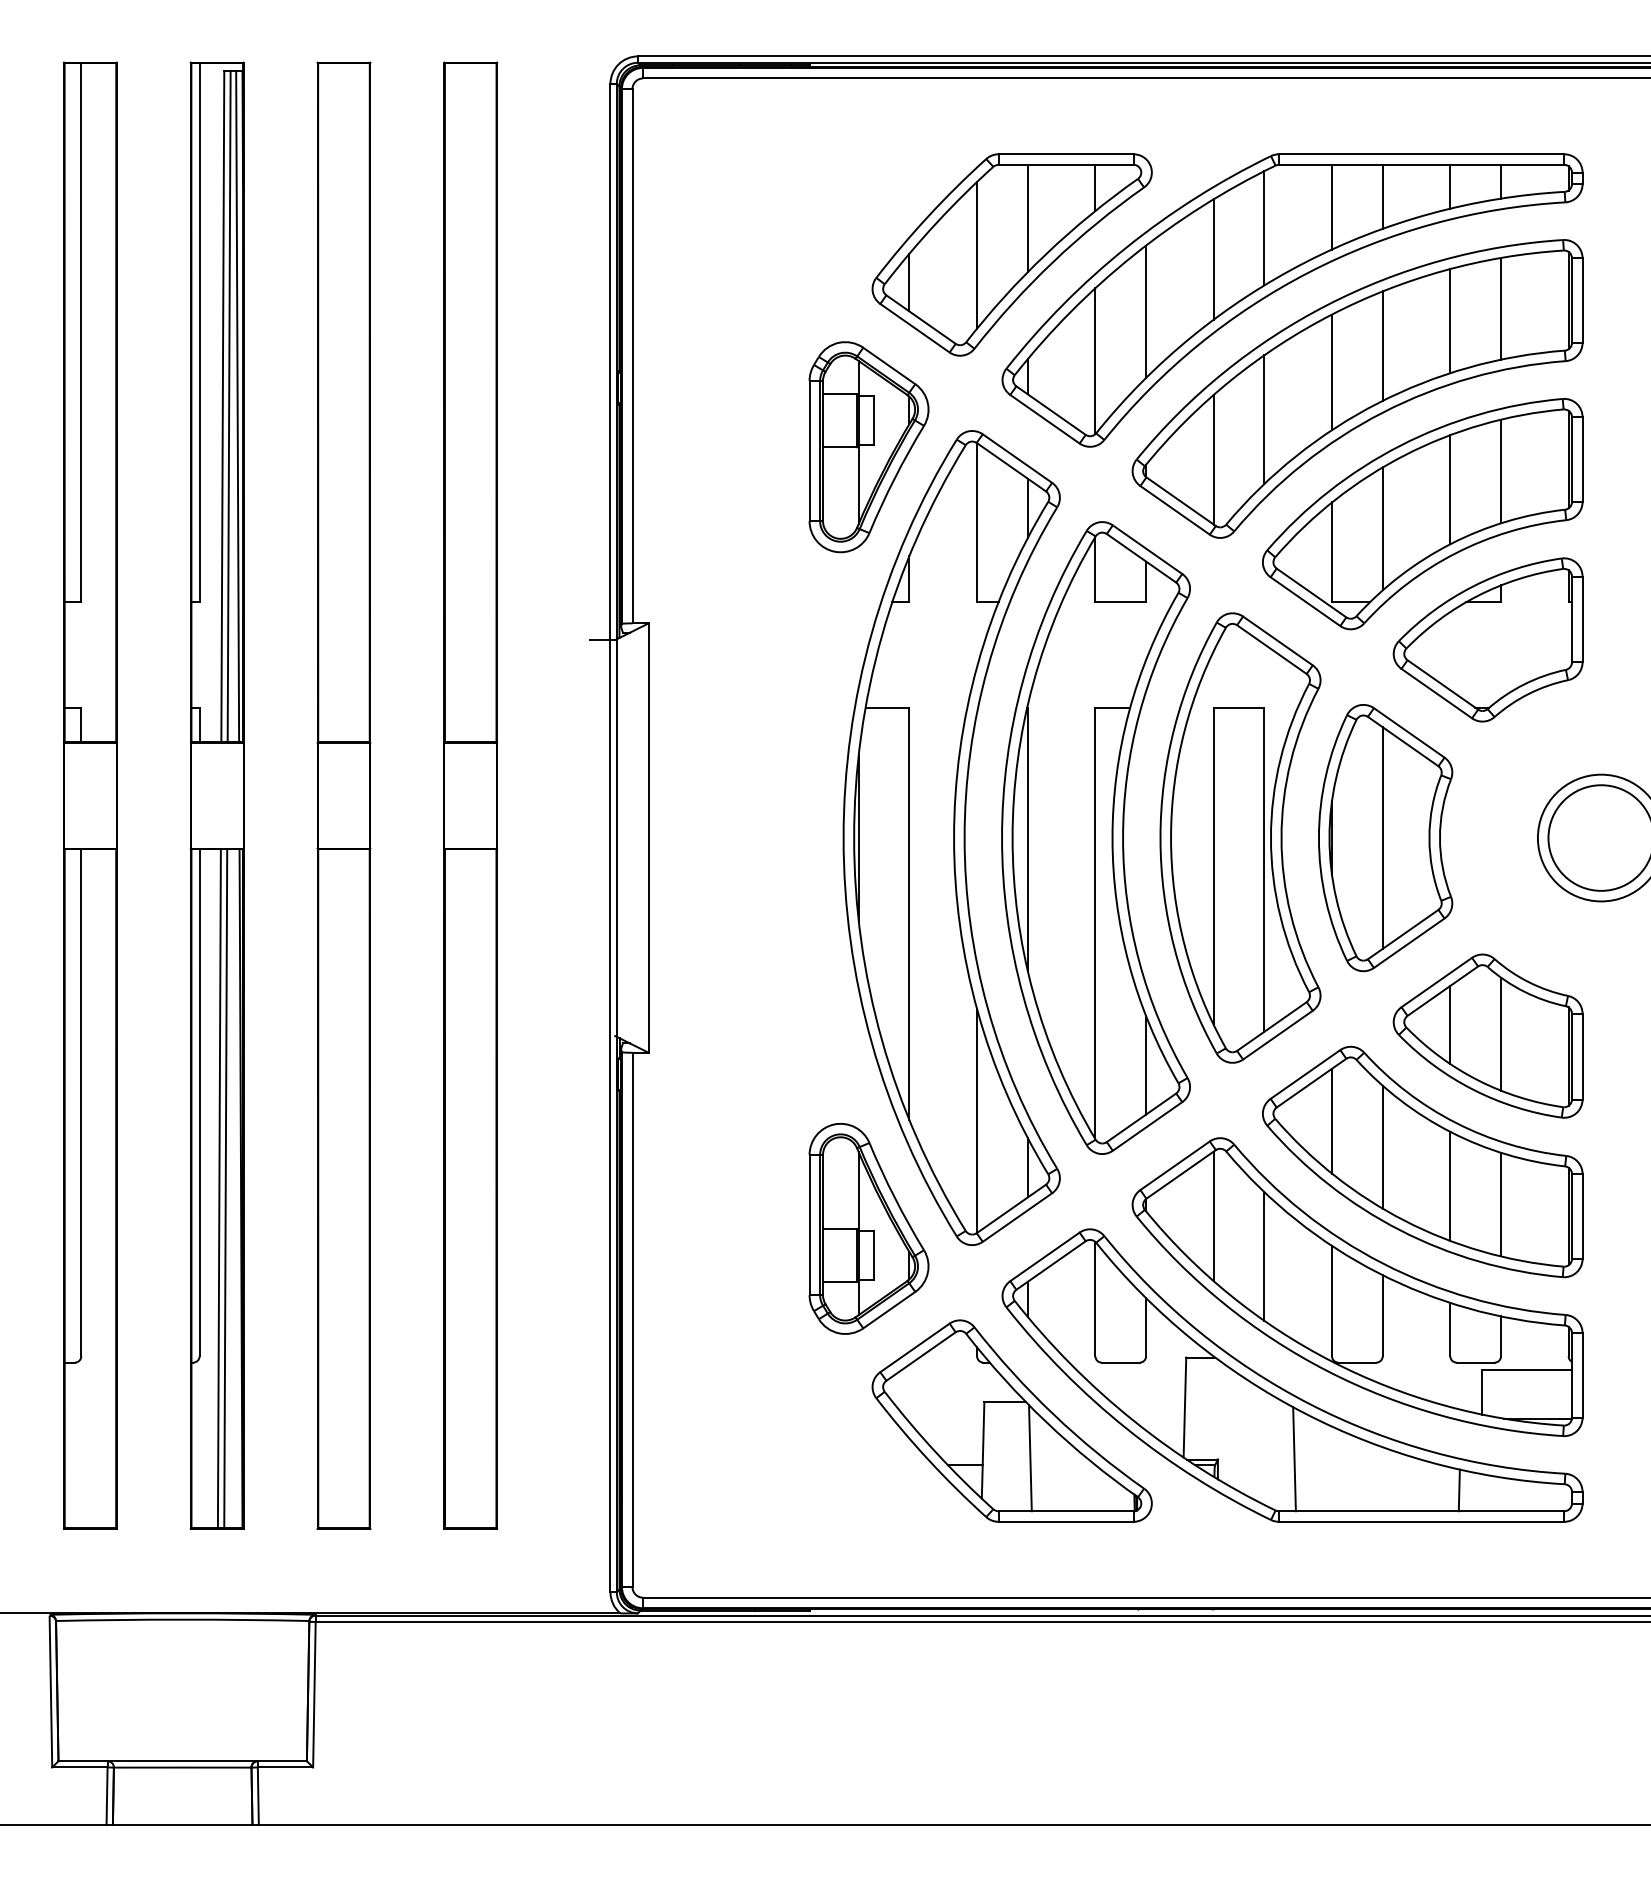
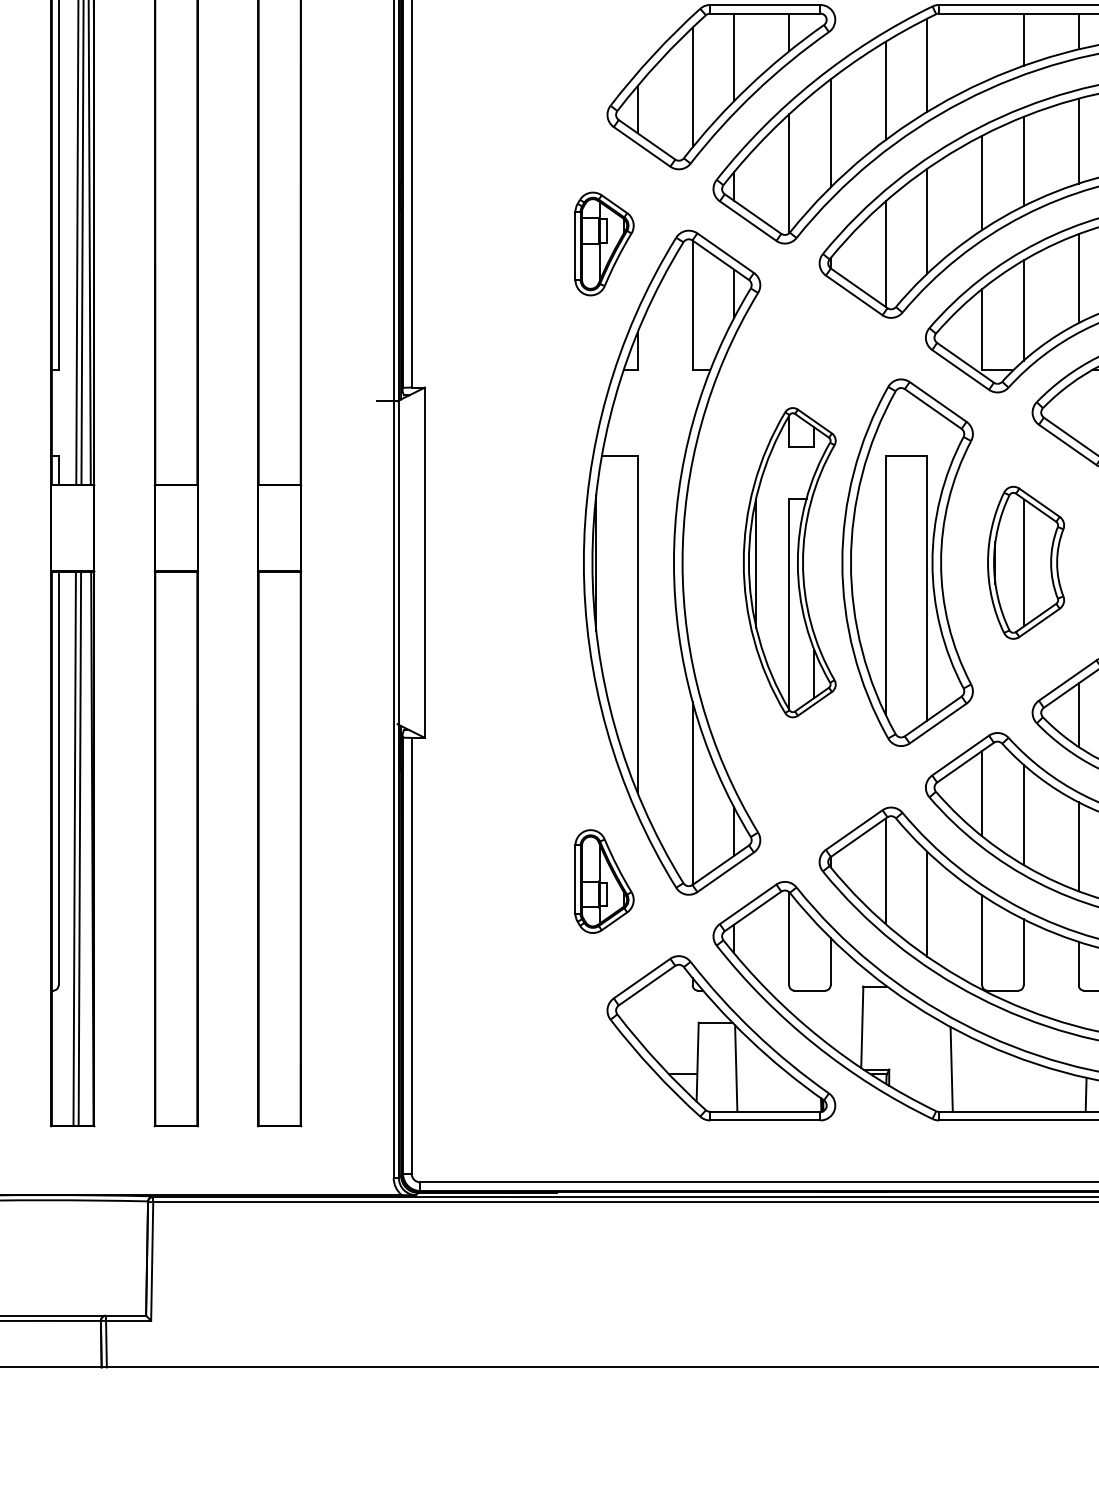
line: (1332, 206) -> (982, 47), removed
part: (868, 447) -> (604, 244), size x0.6
part: (1095, 837) -> (789, 562), size x0.6
part: (1385, 838) -> (1025, 563), size x0.7
part: (868, 1228) -> (604, 881), size x0.6

